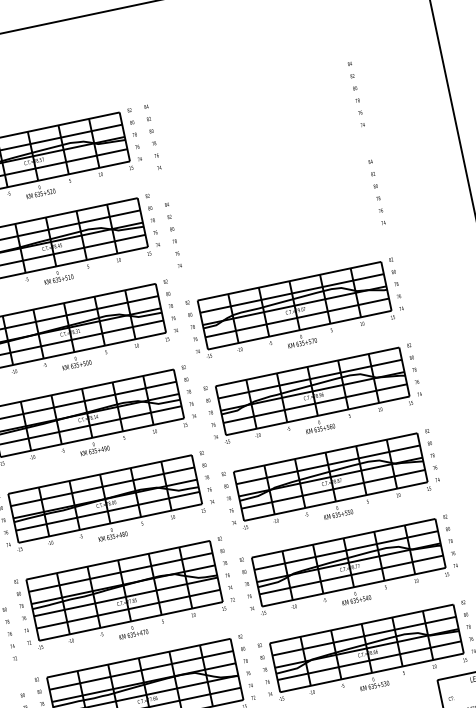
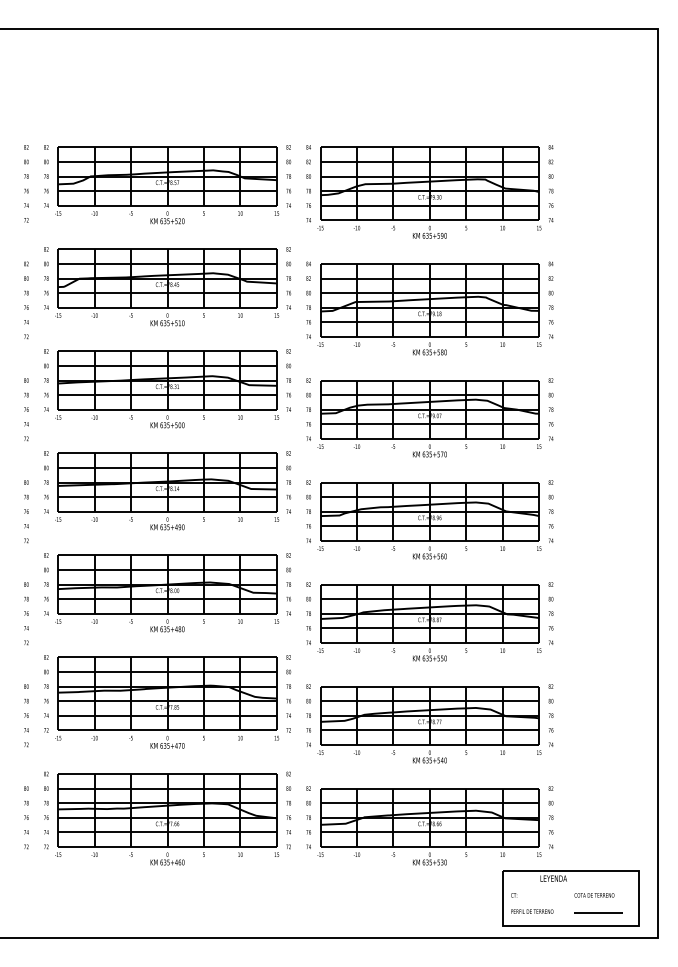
part: (255, 123) -> (429, 192), added
part: (276, 221) -> (429, 309), added

